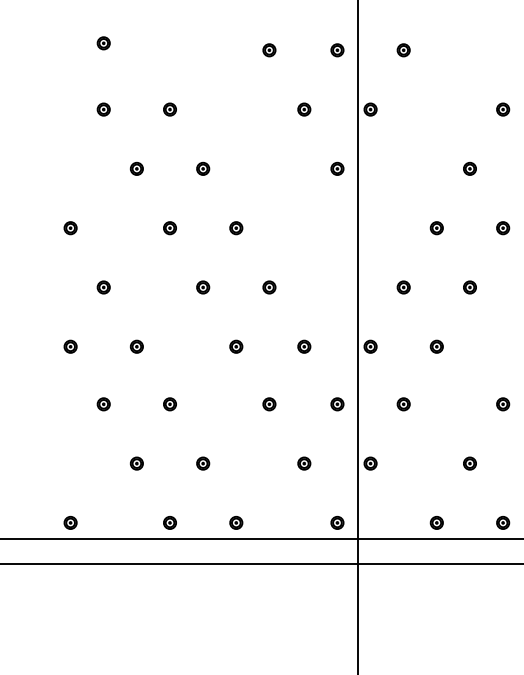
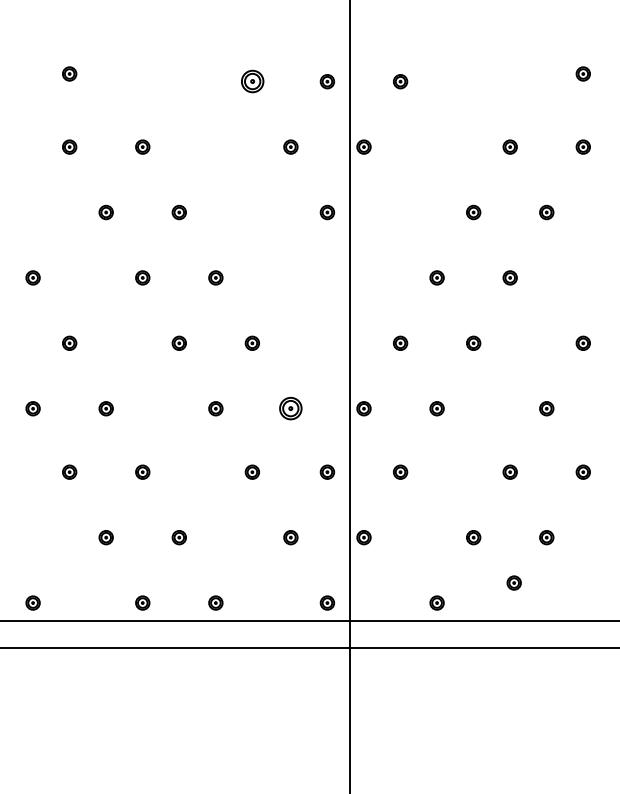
part: (268, 50) -> (251, 81), size x1.6
part: (303, 346) -> (290, 408), size x1.6
part: (502, 522) -> (513, 582), moved

